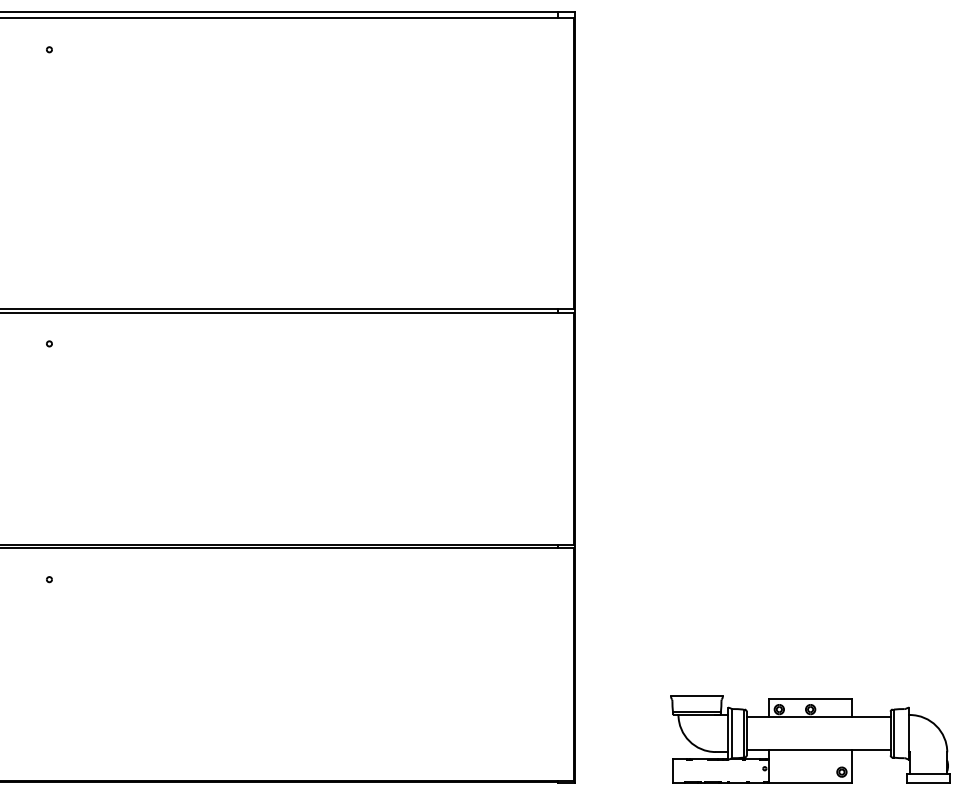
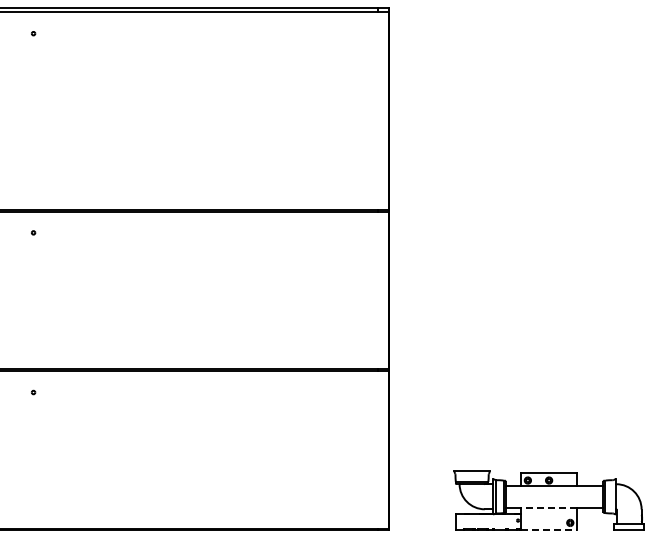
line: (809, 749) -> (548, 507), solid -> dashed
line: (811, 783) -> (549, 530), solid -> dashed

